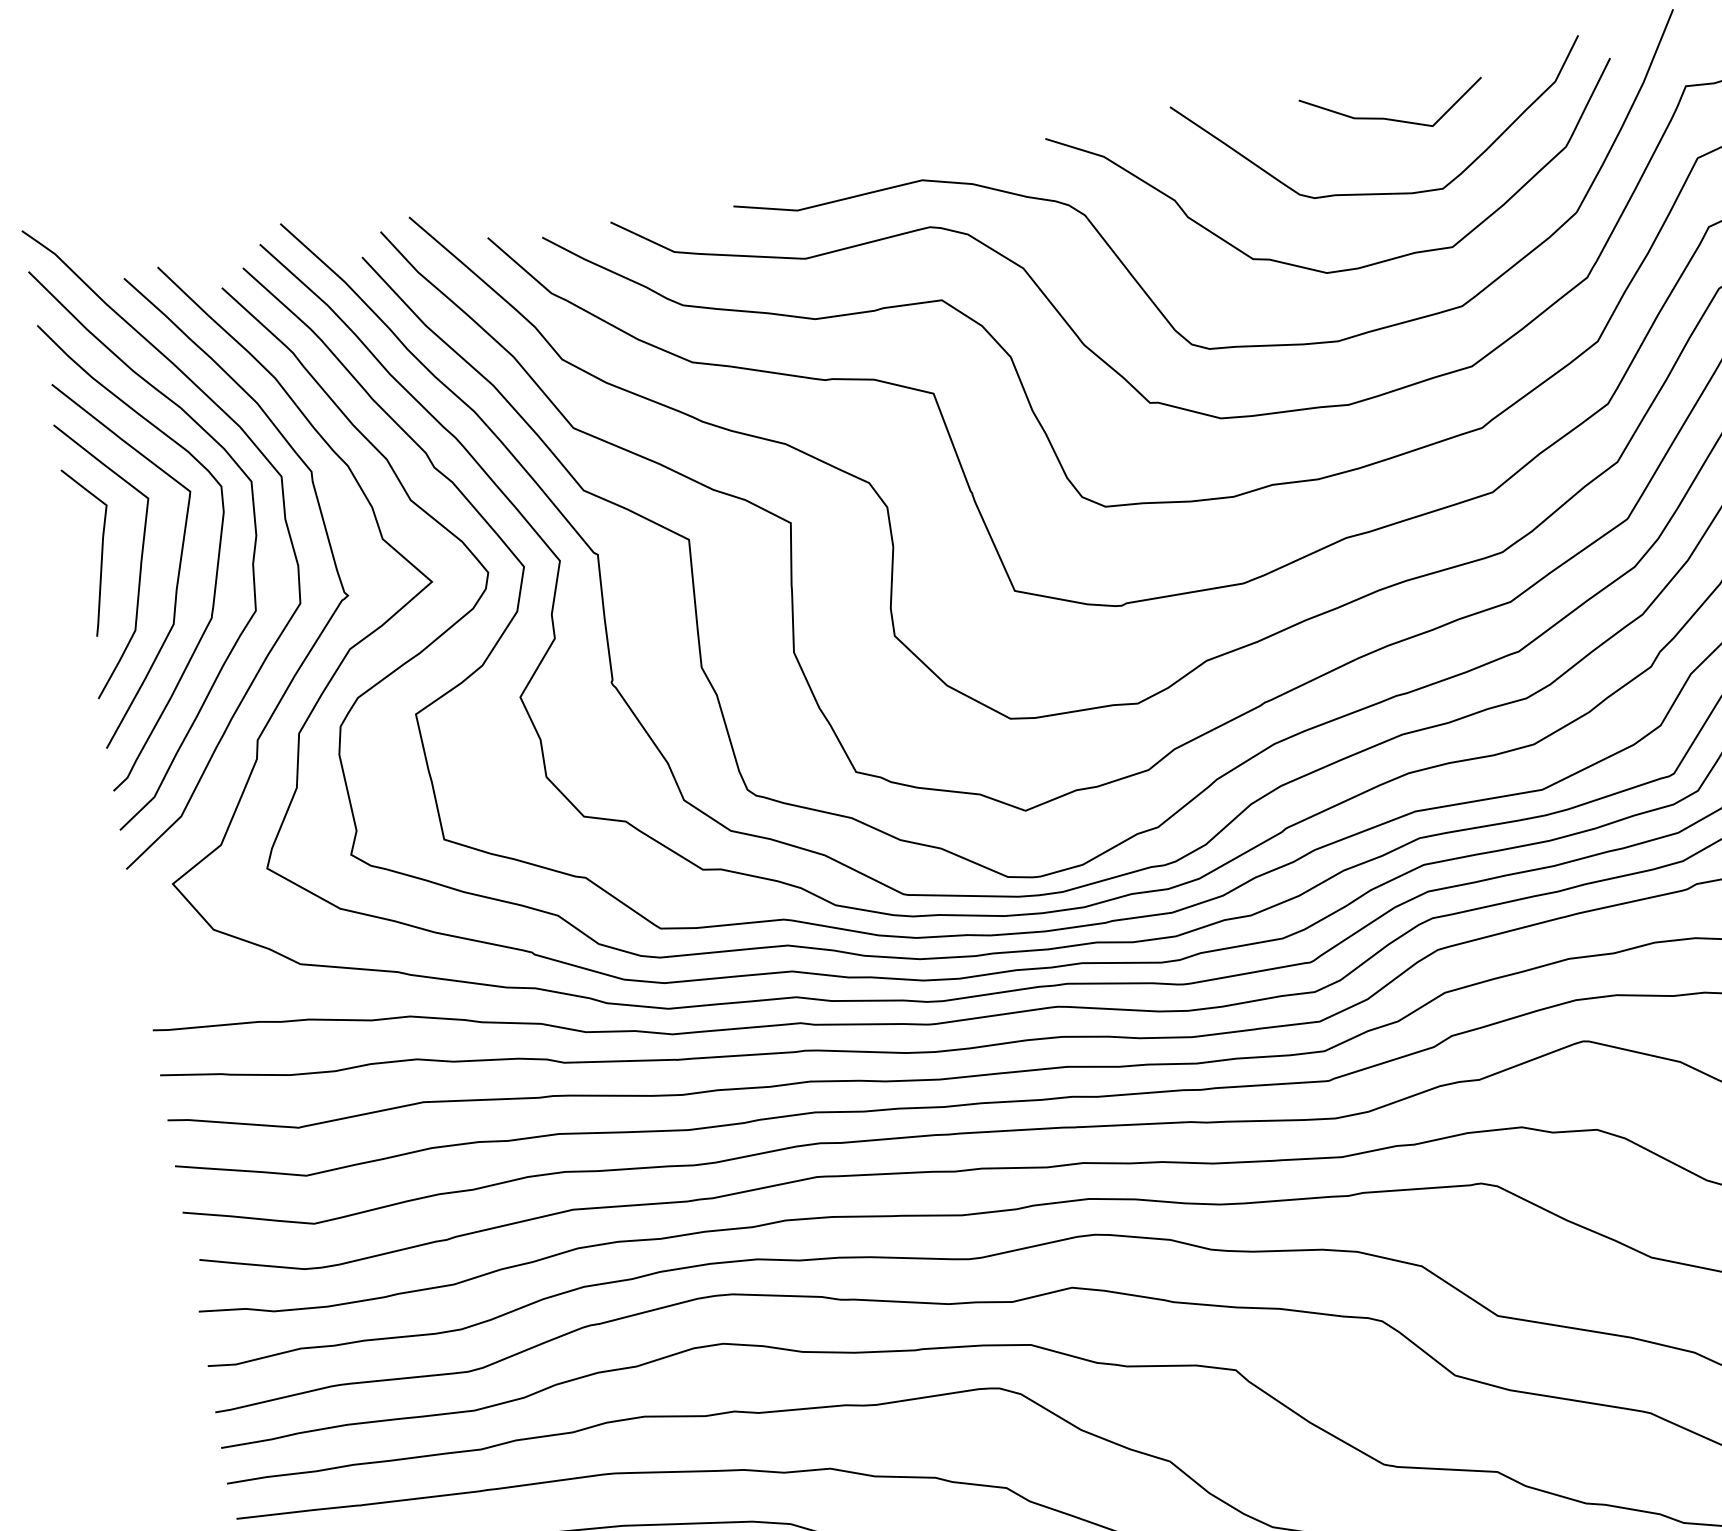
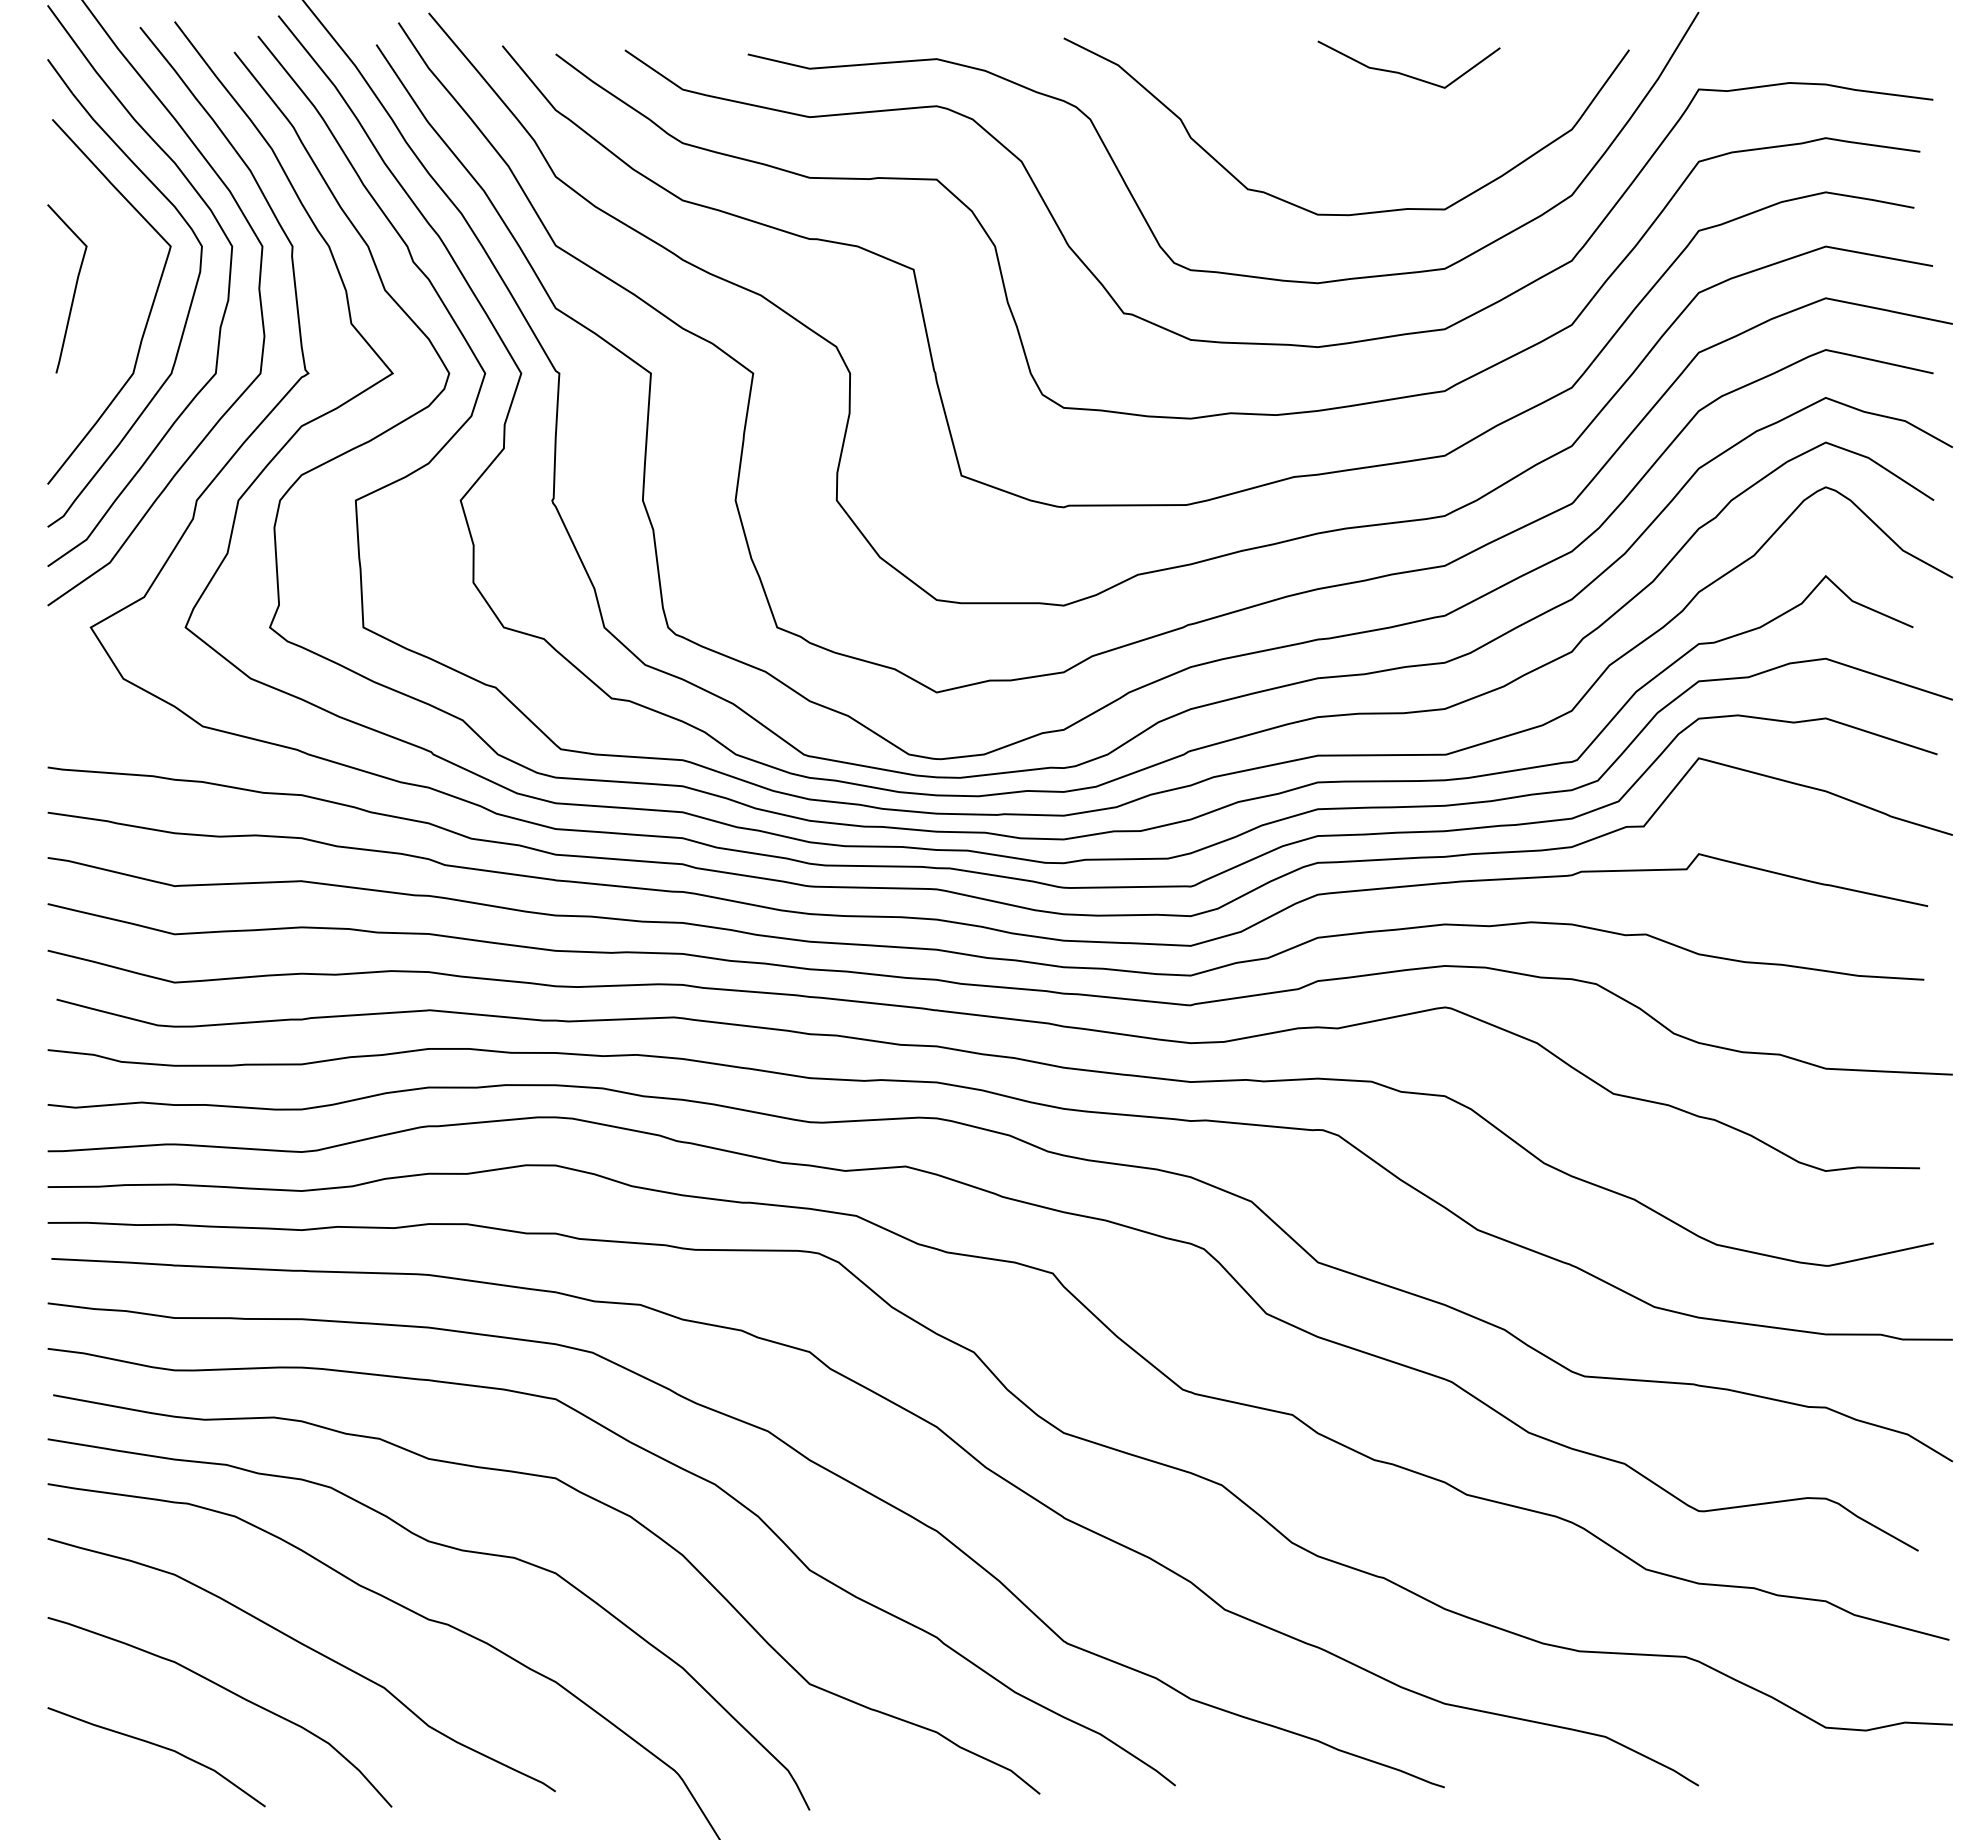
curve: (1386, 192) -> (1388, 145), removed
curve: (140, 558) -> (111, 303), removed

